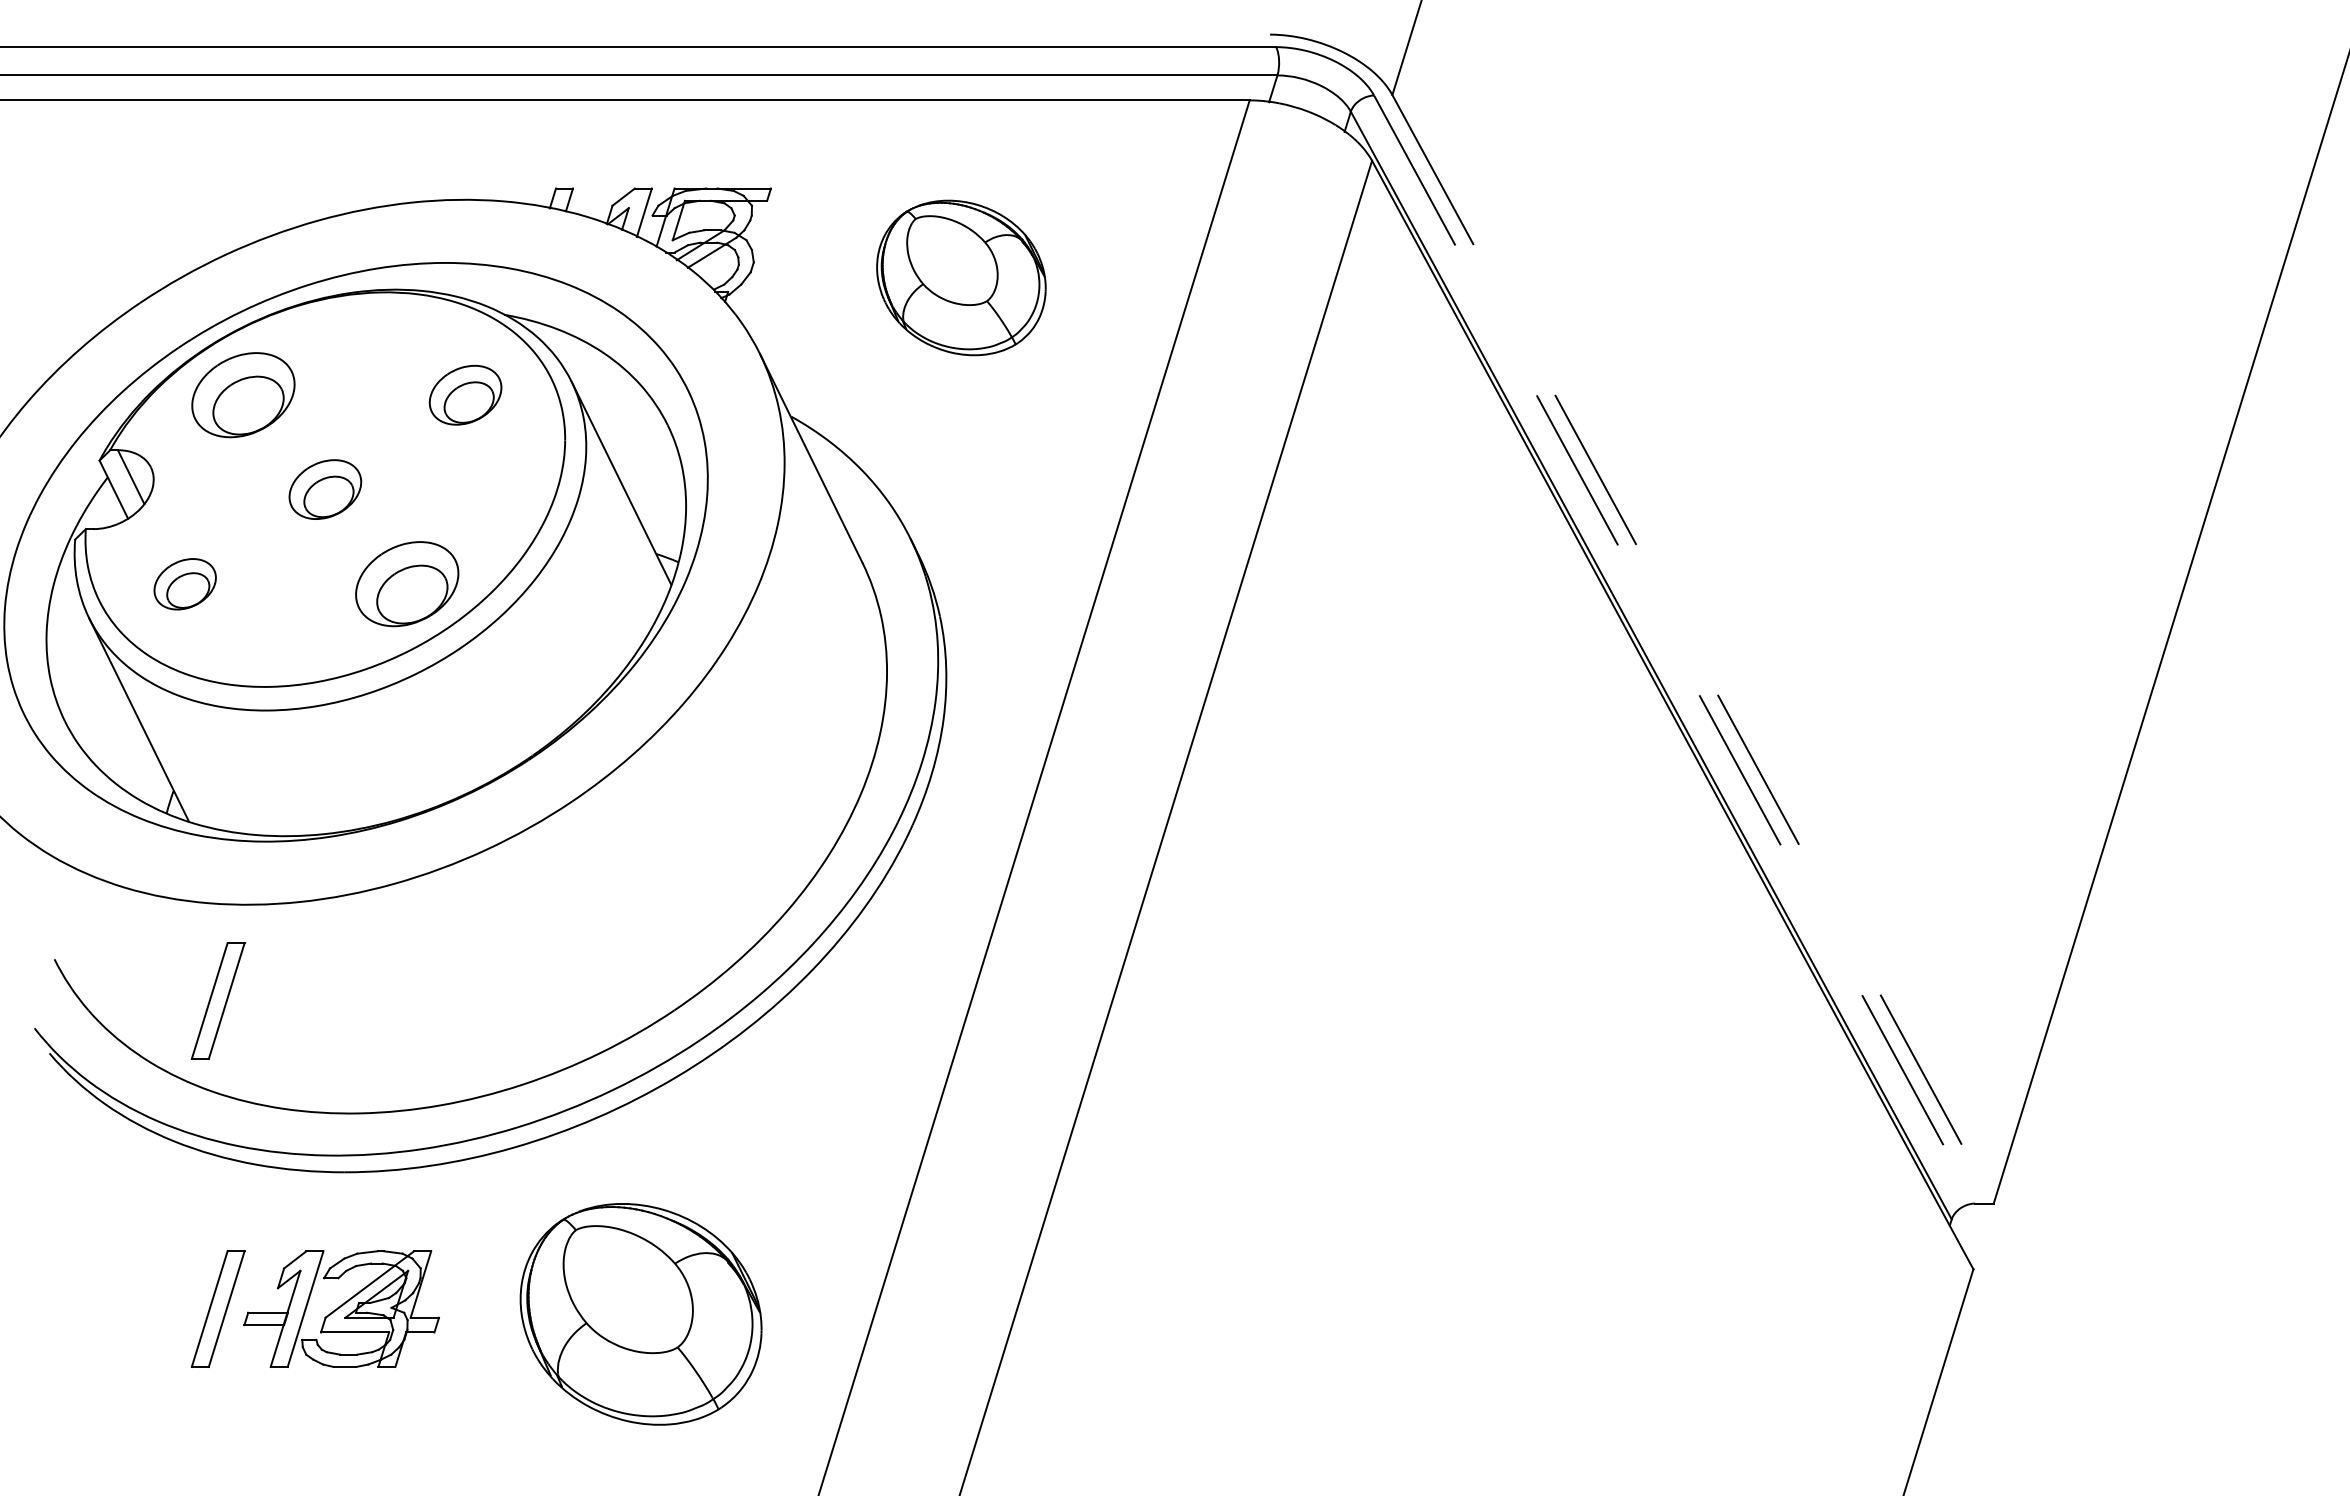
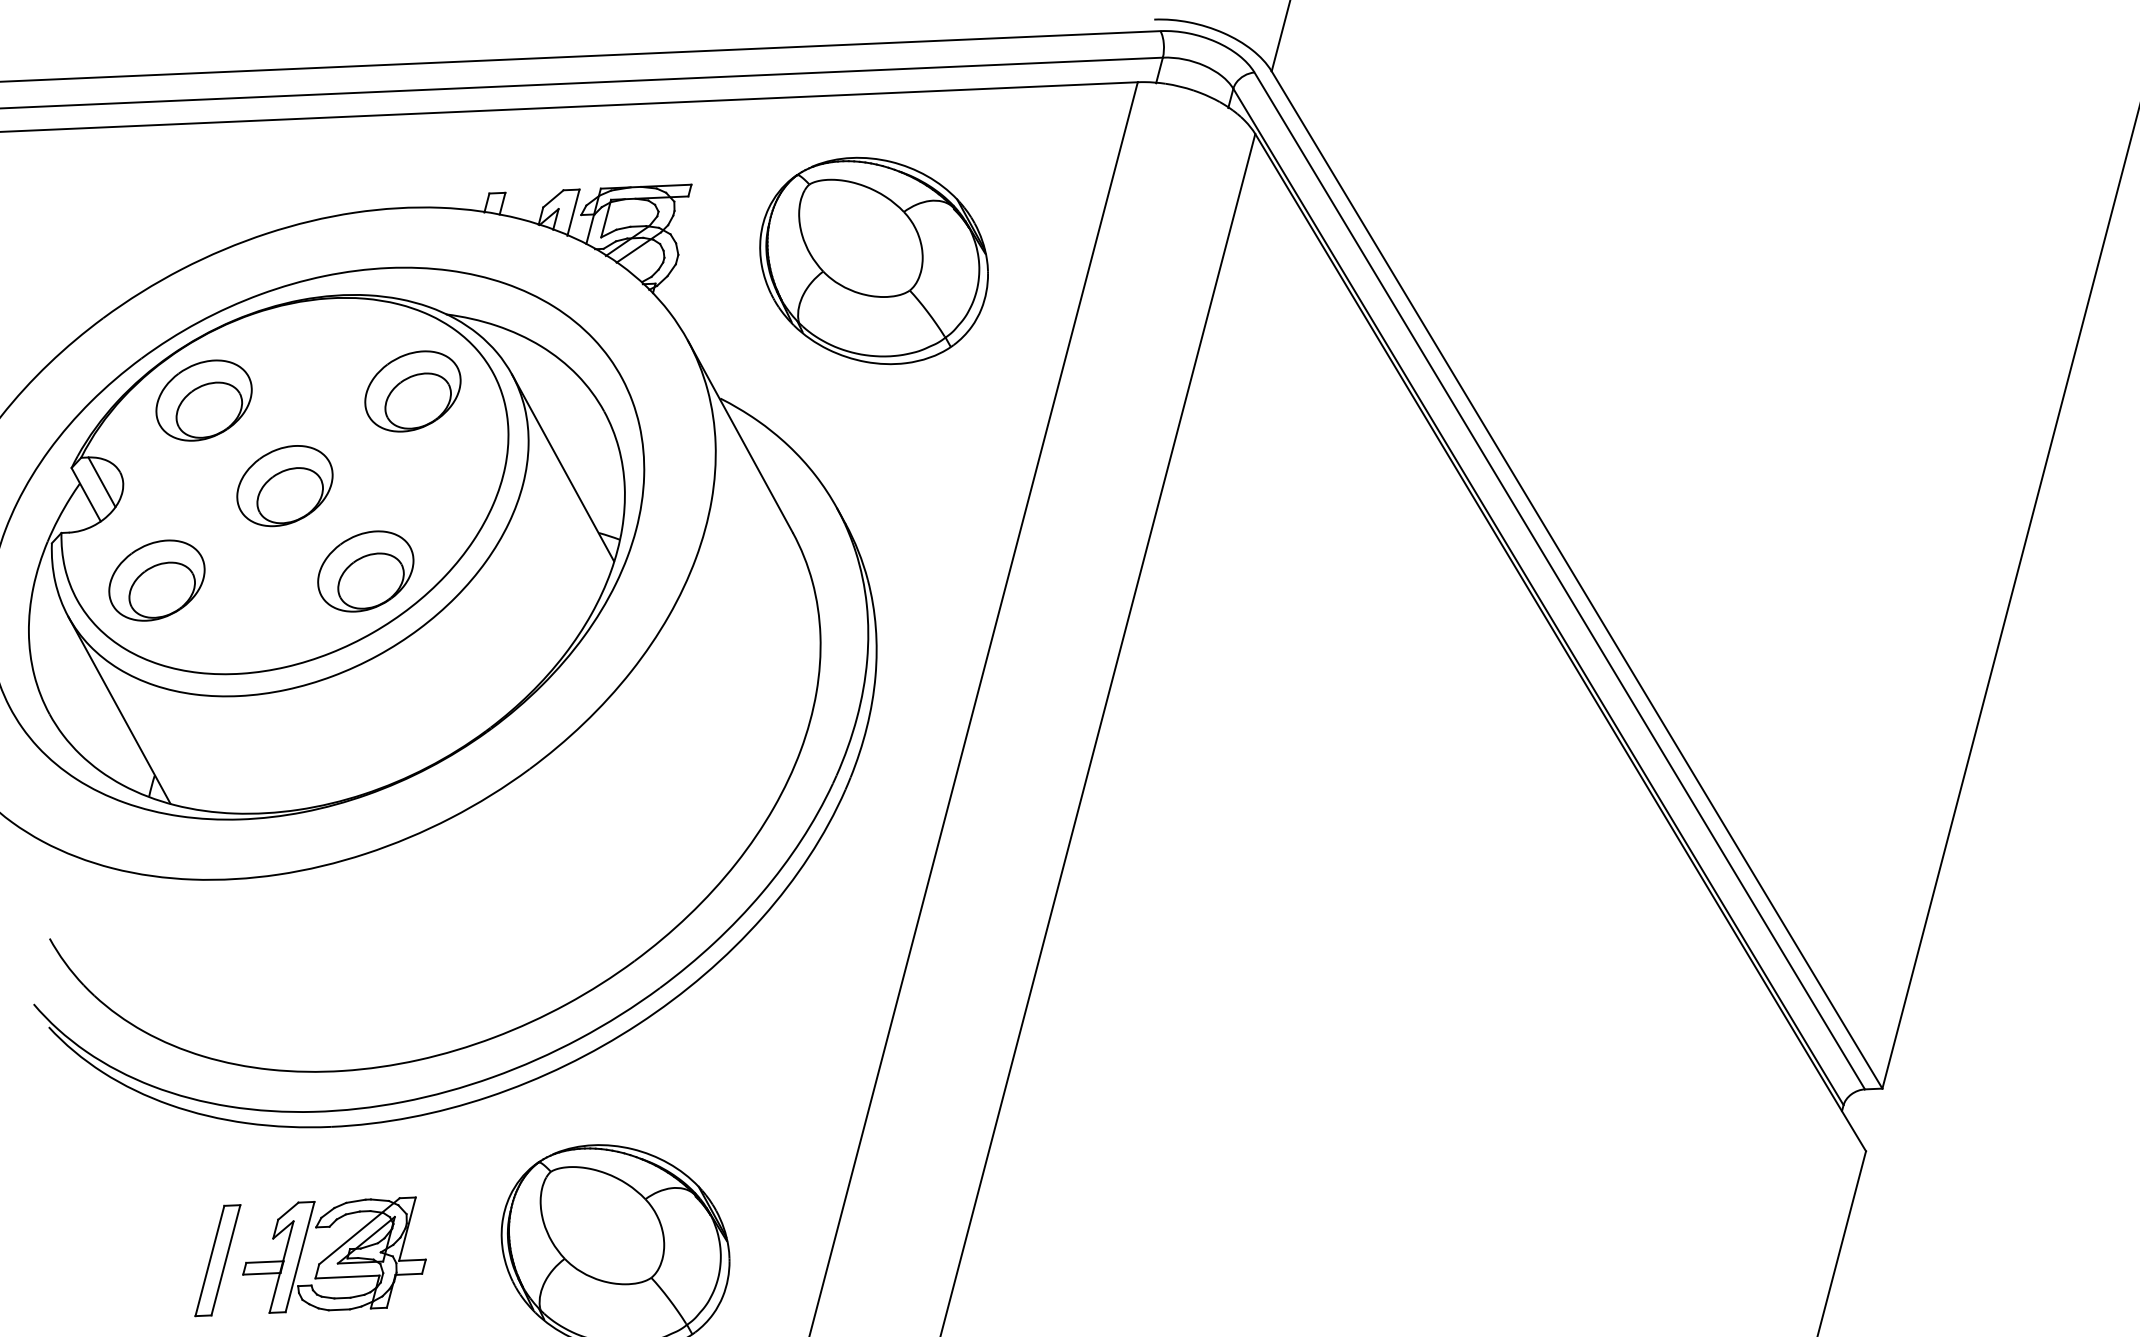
part: (961, 277) -> (874, 260), size x1.43
part: (465, 395) -> (412, 391), size x1.43
part: (325, 489) -> (285, 485), size x1.43
part: (185, 584) -> (157, 580), size x1.67
line: (1674, 649) -> (1559, 580), dashed -> solid
line: (1693, 649) -> (1577, 580), dashed -> solid
part: (217, 1000) -> (204, 970), removed

